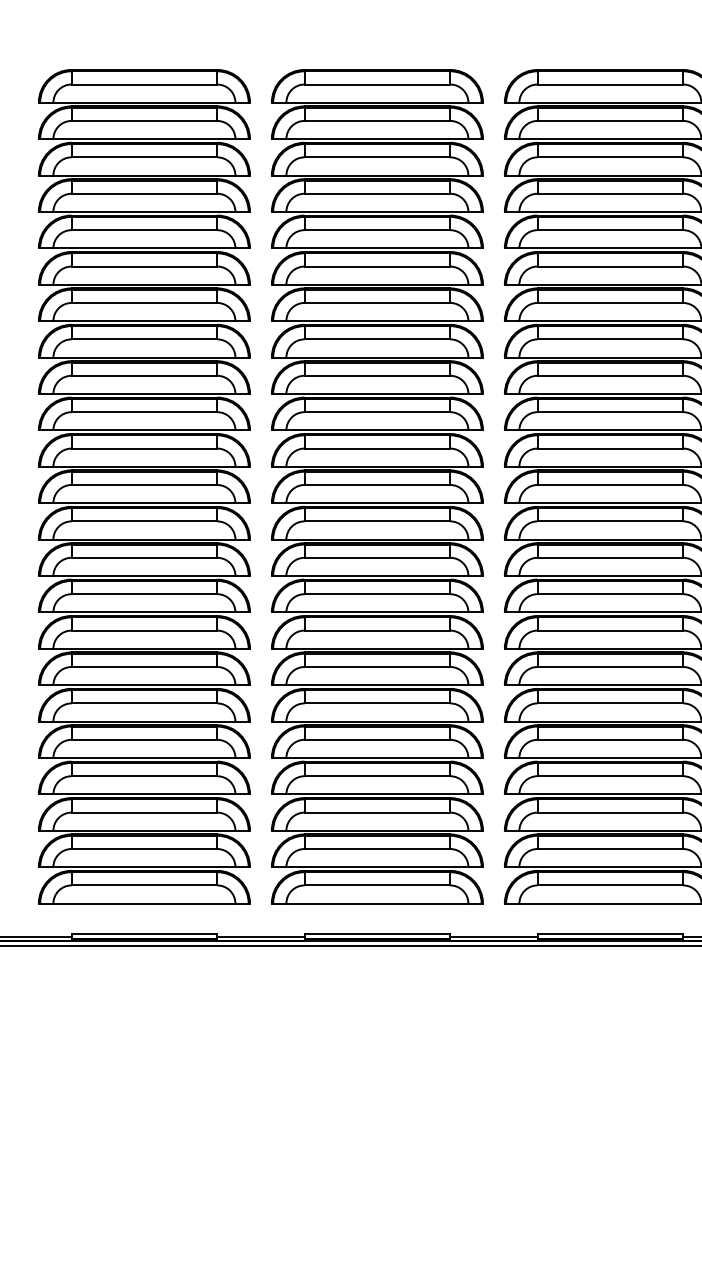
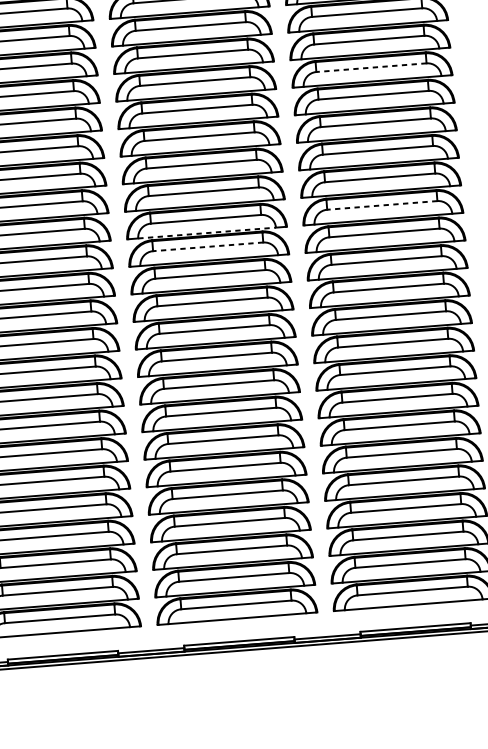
line: (610, 193) -> (371, 67), solid -> dashed
line: (610, 375) -> (382, 205), solid -> dashed
line: (377, 393) -> (207, 232), solid -> dashed
line: (377, 412) -> (208, 247), solid -> dashed

